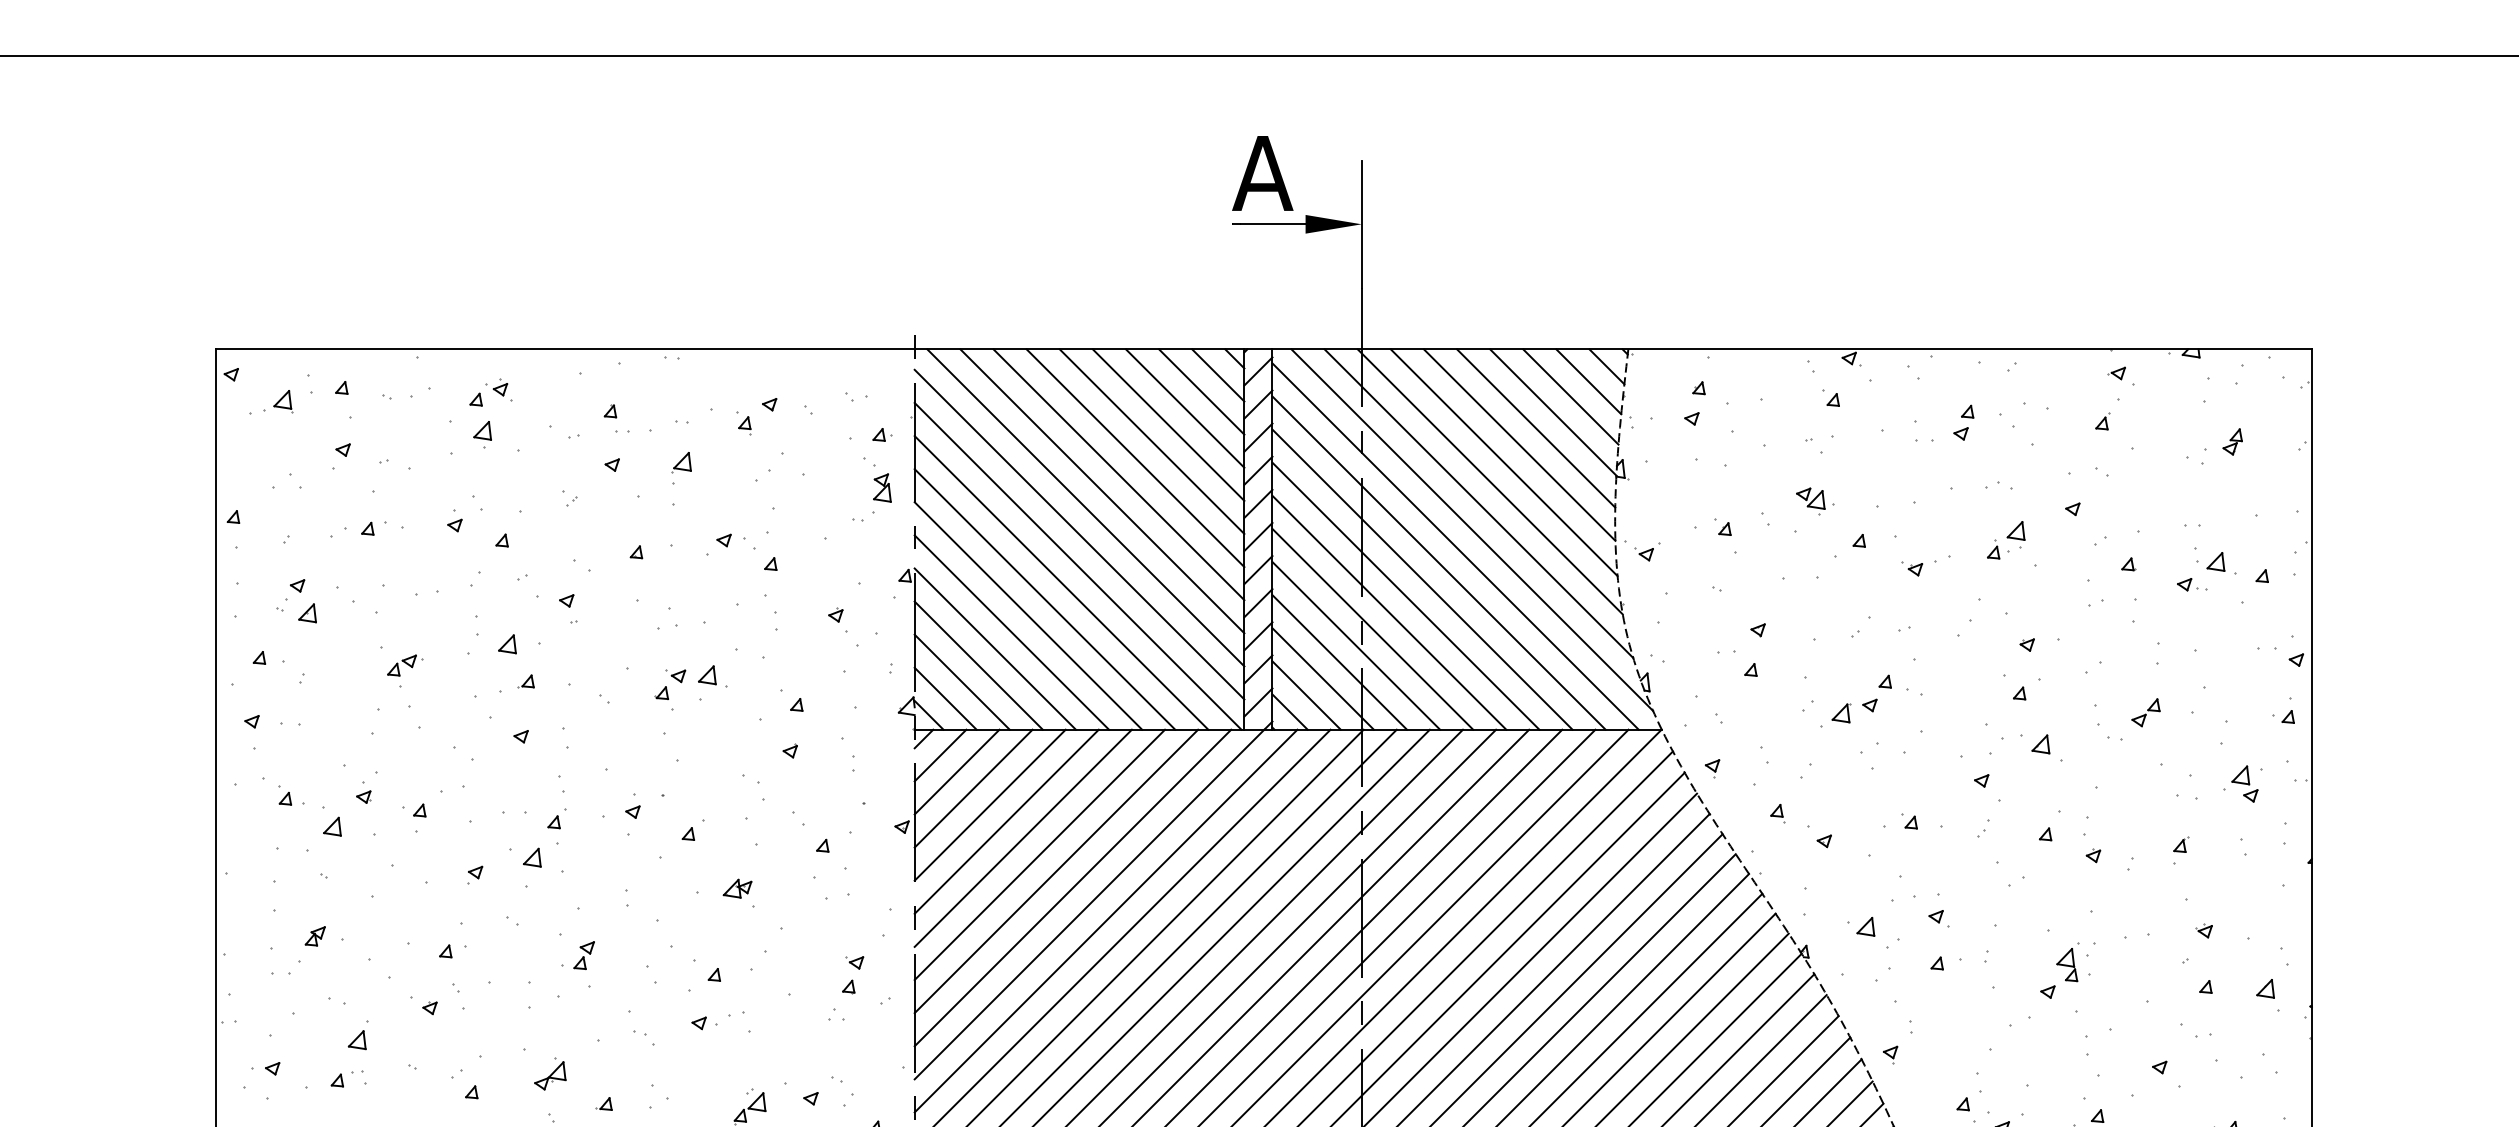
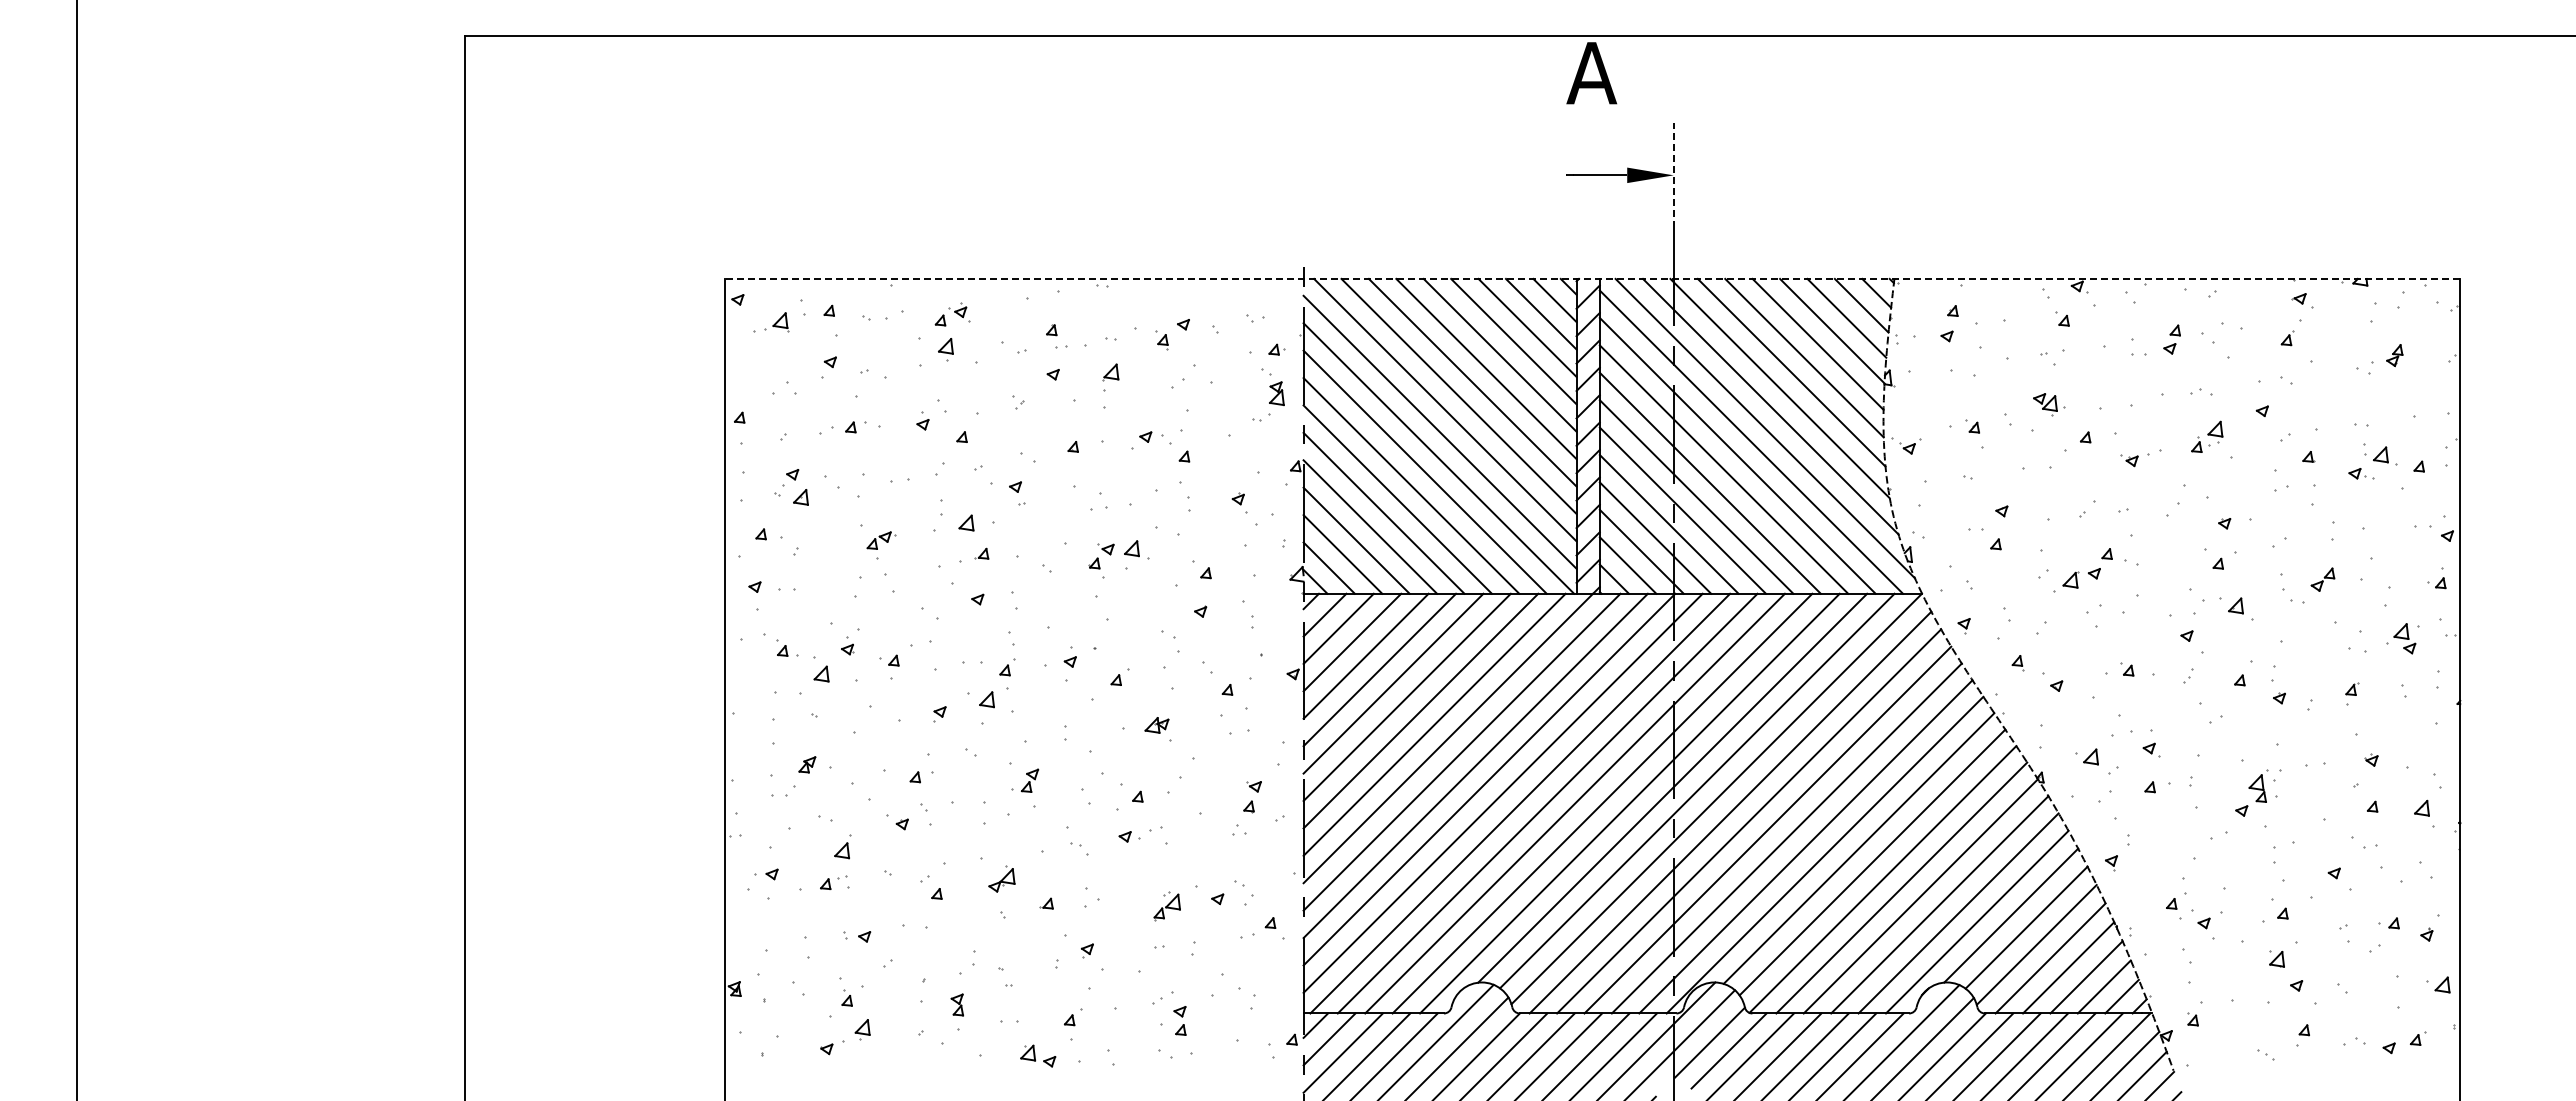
text: (1262, 173) -> (1591, 73), moved
line: (1361, 224) -> (1673, 175), solid -> dashed
line: (1263, 348) -> (1592, 278), solid -> dashed

